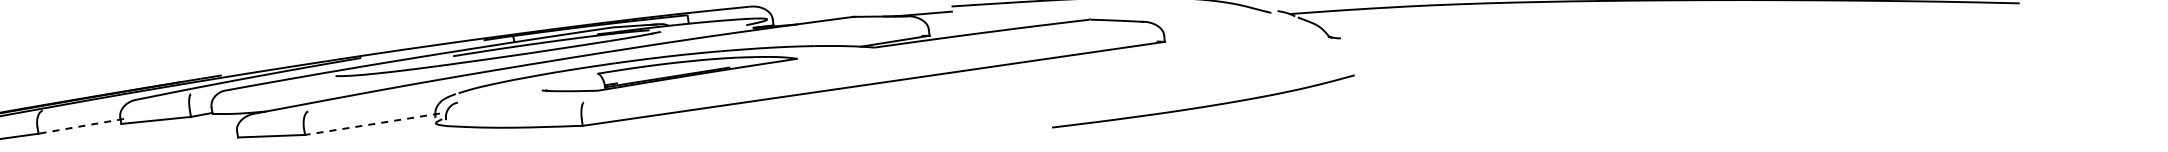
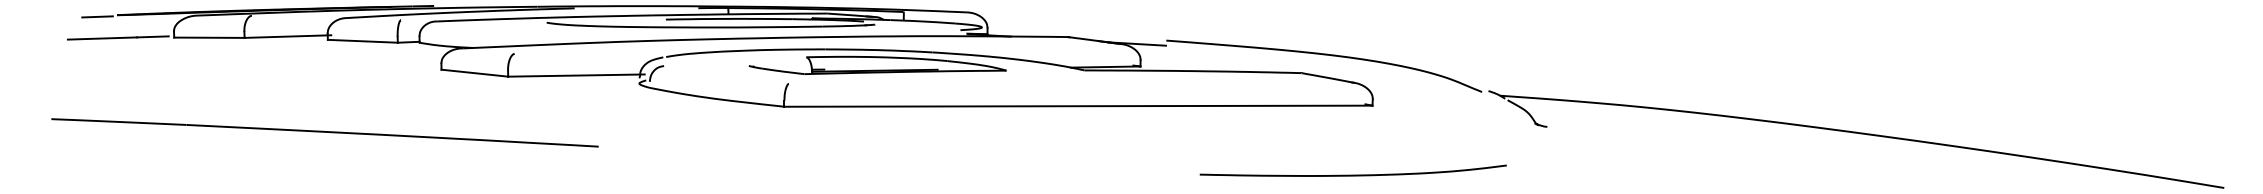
curve: (1203, 105) -> (1352, 174), moved
line: (371, 124) -> (575, 75), dashed -> solid
line: (80, 126) -> (287, 36), dashed -> solid

